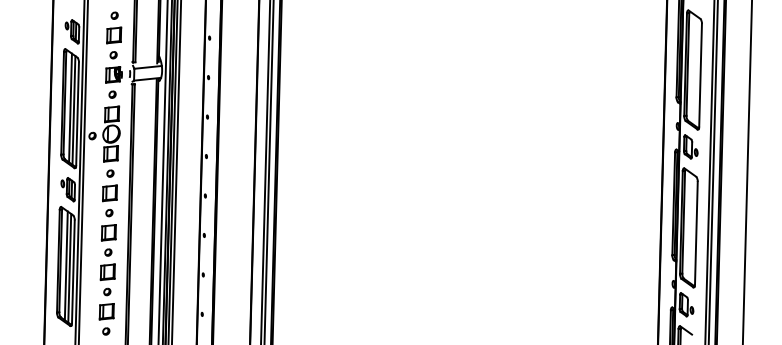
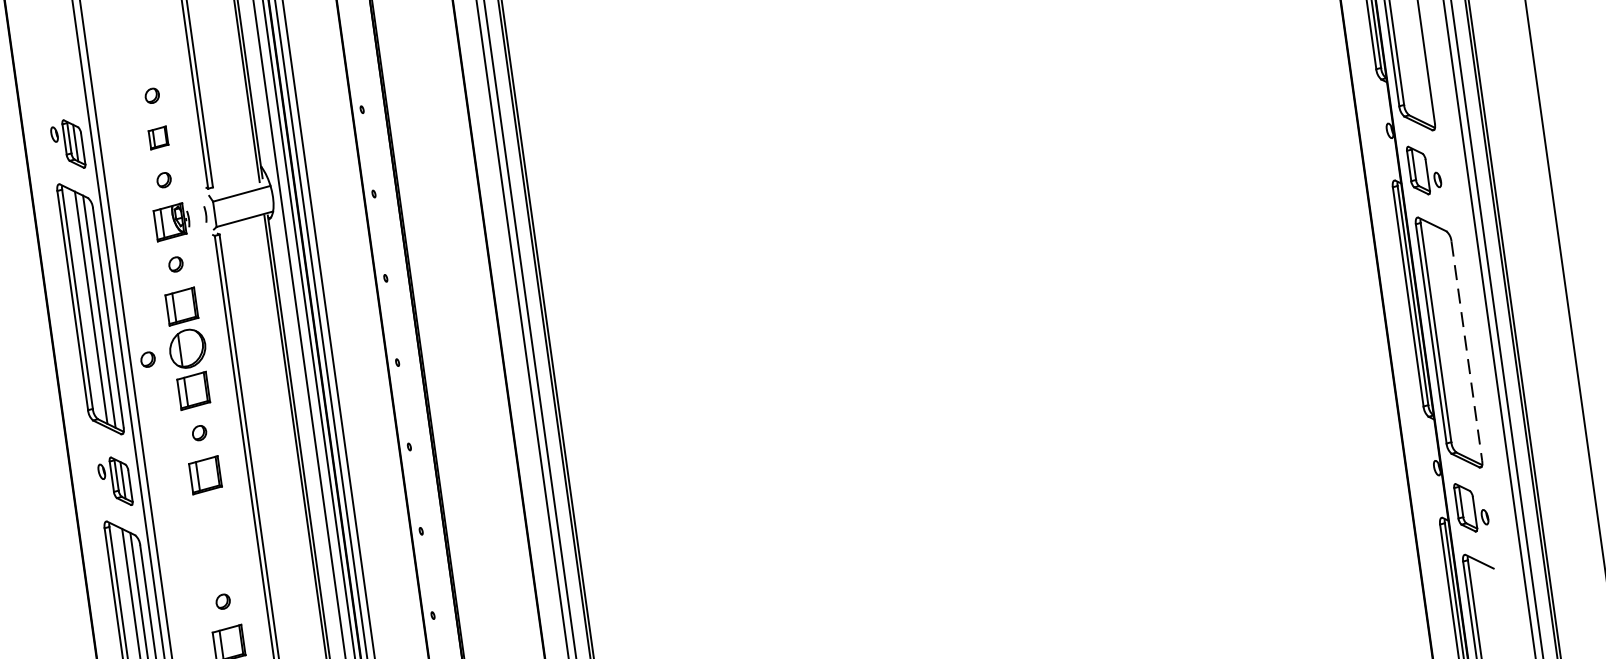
part: (114, 35) -> (158, 137), size x0.6
part: (108, 225) -> (213, 544), removed
line: (696, 233) -> (1467, 351), solid -> dashed

